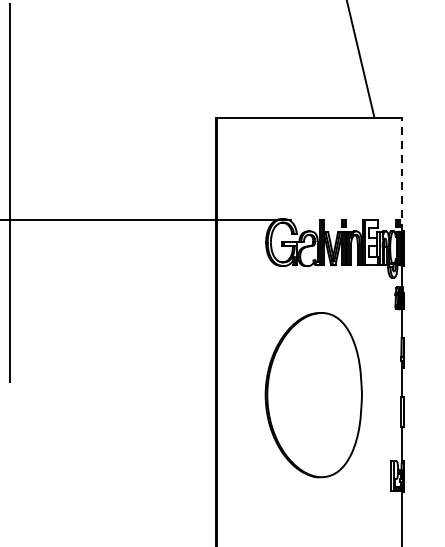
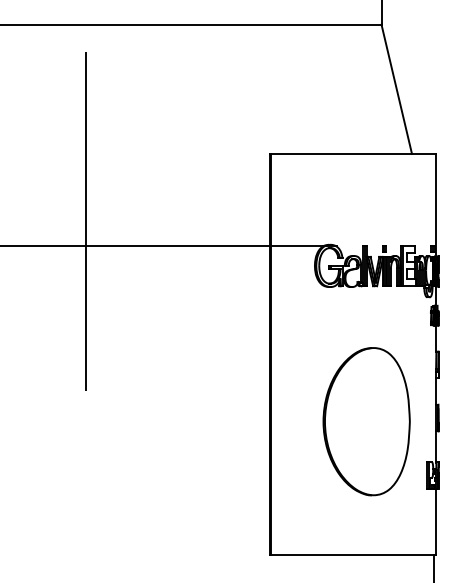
line: (401, 173) -> (436, 204), dashed -> solid
part: (313, 394) -> (366, 421), moved

